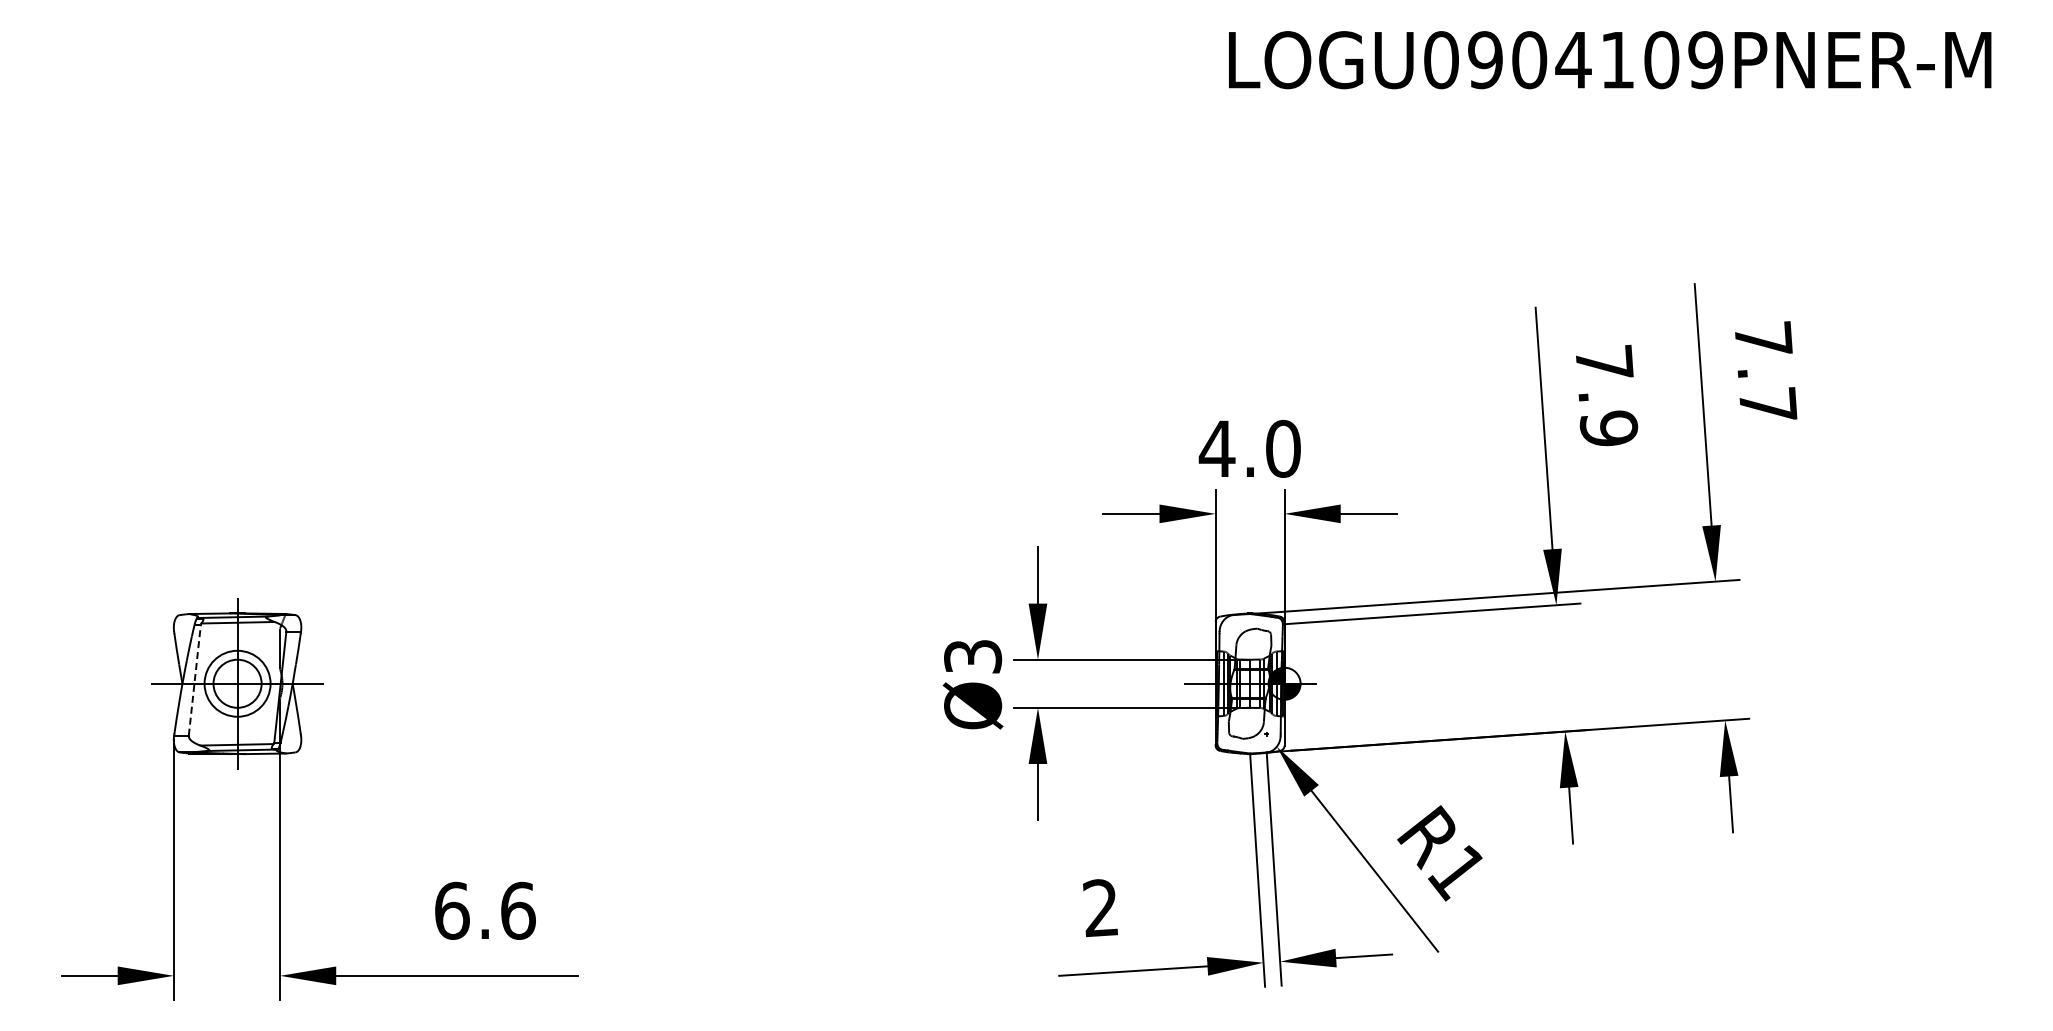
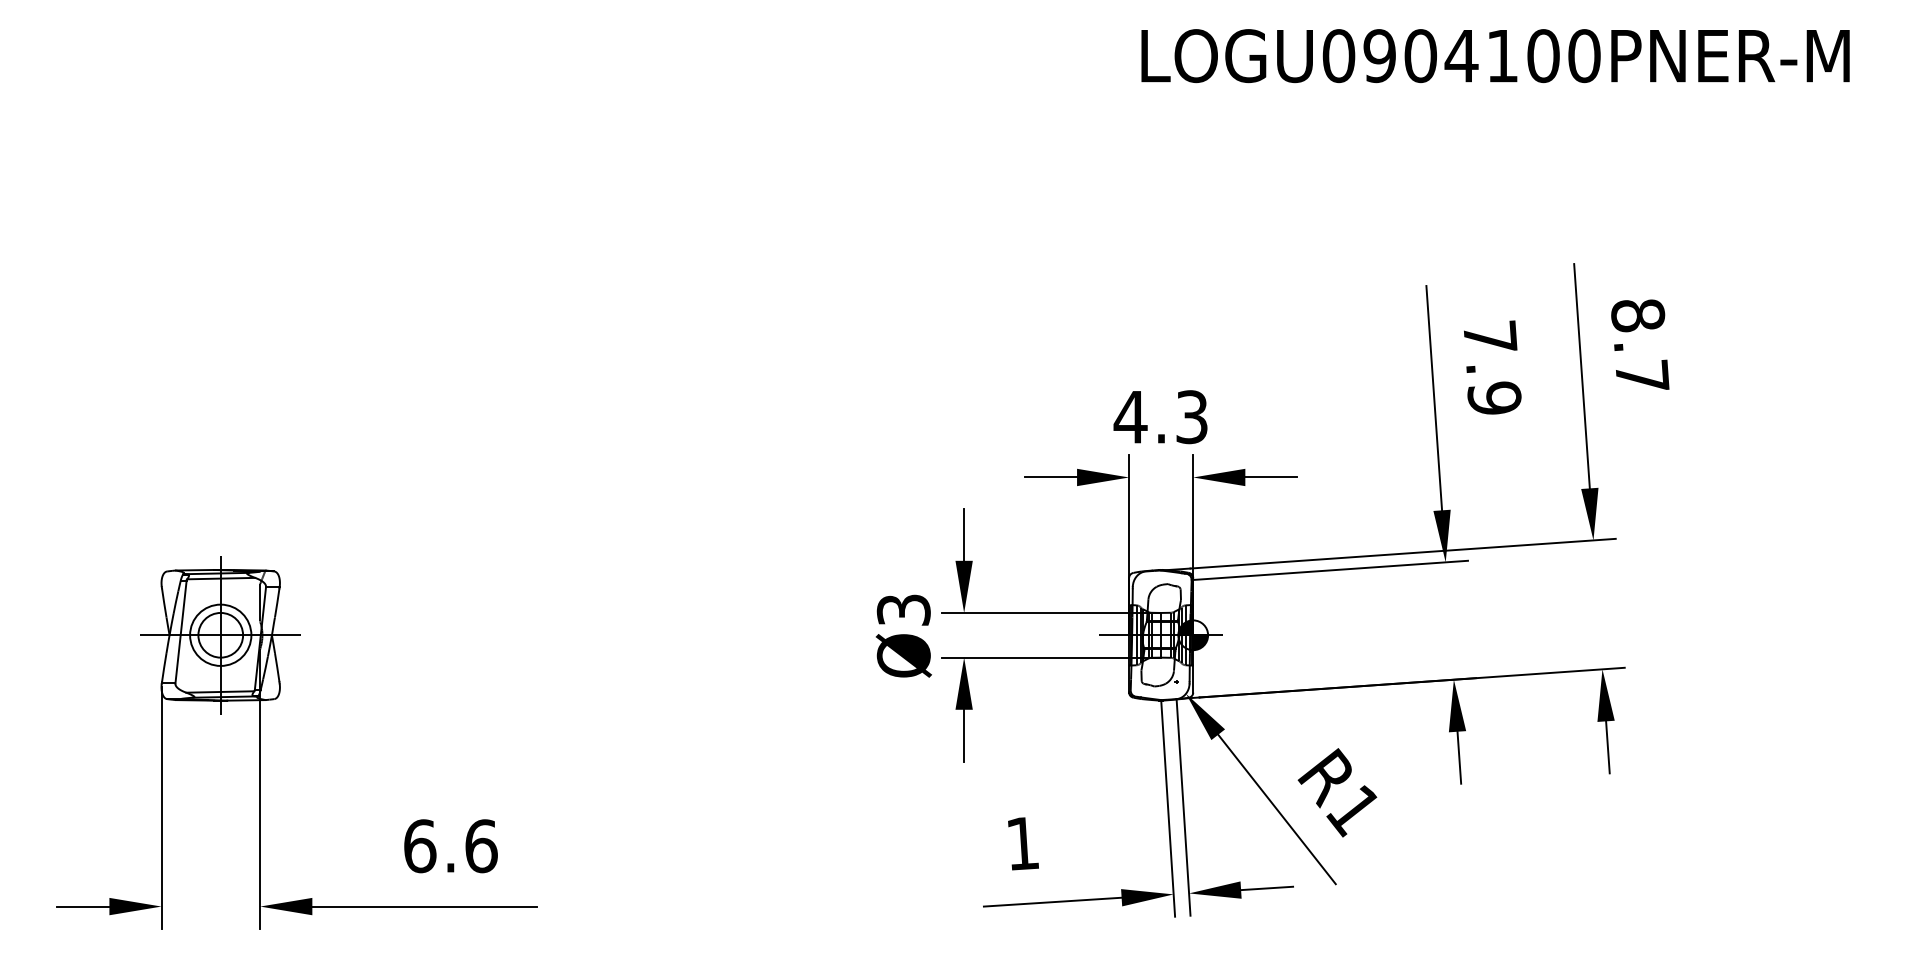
text: (1705, 60) -> (1584, 56), LOGU0904109PNER-M -> LOGU0904100PNER-M
text: (1763, 339) -> (1638, 315), 7.7 -> 8.7
text: (1283, 448) -> (1192, 416), 4.0 -> 4.3
line: (194, 680) -> (180, 632), dashed -> solid
text: (1100, 908) -> (1022, 844), 2 -> 1

